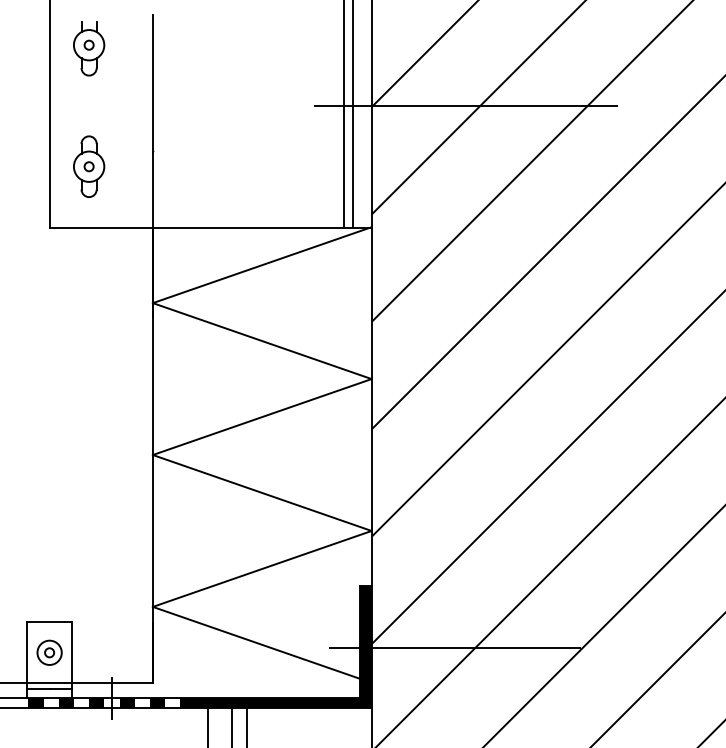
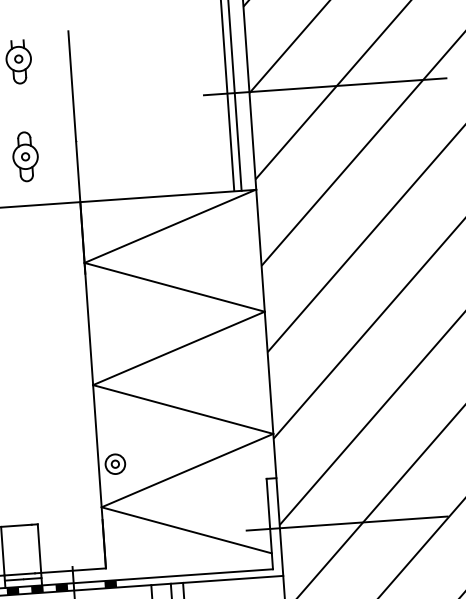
fill: (275, 646) -> (202, 532), removed
part: (49, 652) -> (115, 463), moved
fill: (126, 702) -> (85, 585), removed

